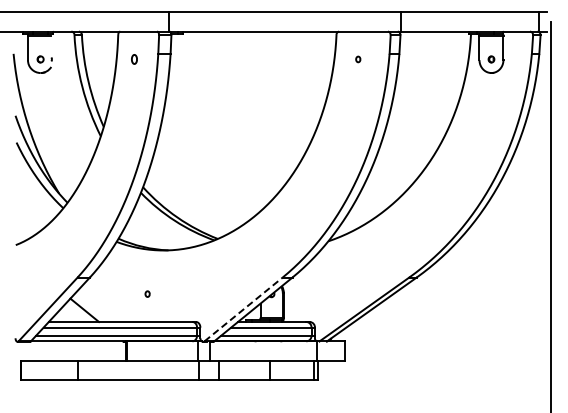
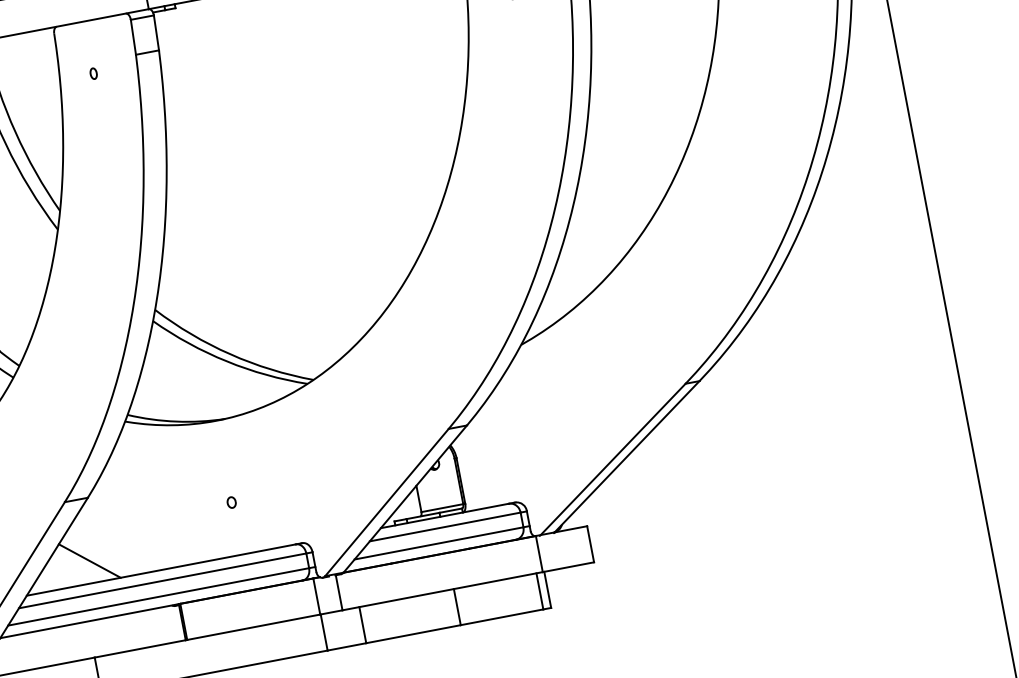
part: (134, 59) -> (93, 73), size x0.62
part: (147, 293) -> (231, 501), moved
line: (244, 309) -> (388, 502), dashed -> solid

